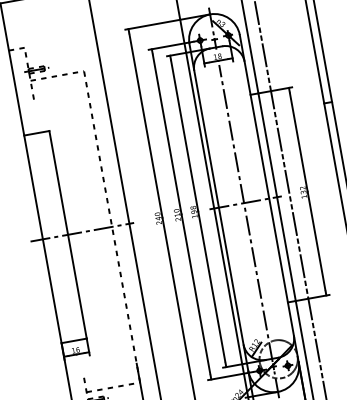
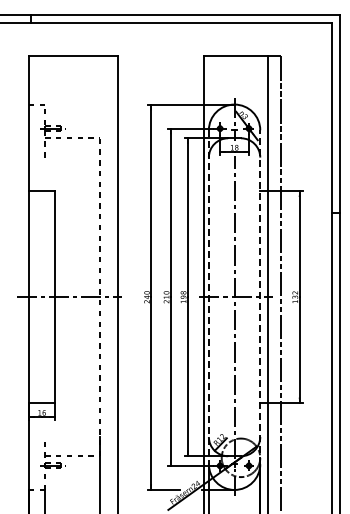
line: (269, 198) -> (260, 297), solid -> dashed
line: (218, 207) -> (208, 297), solid -> dashed

